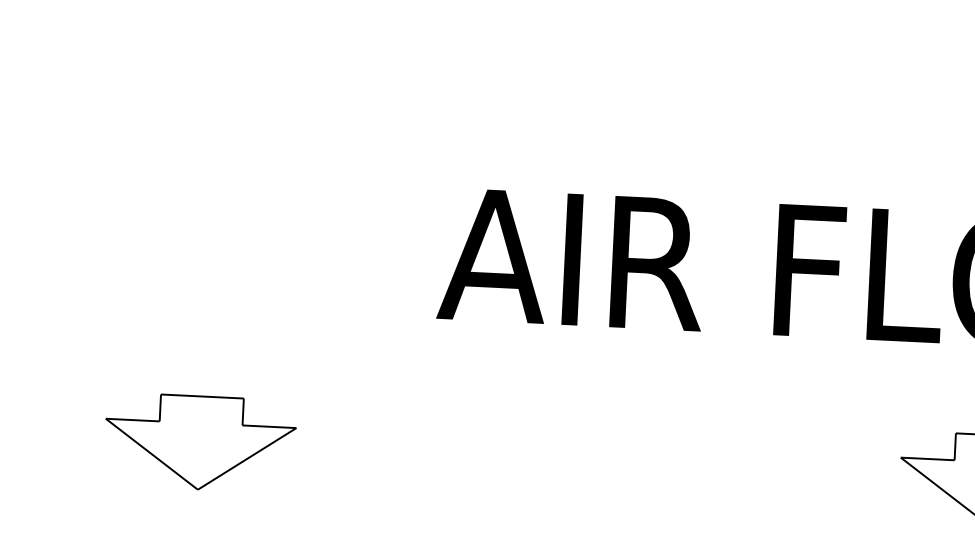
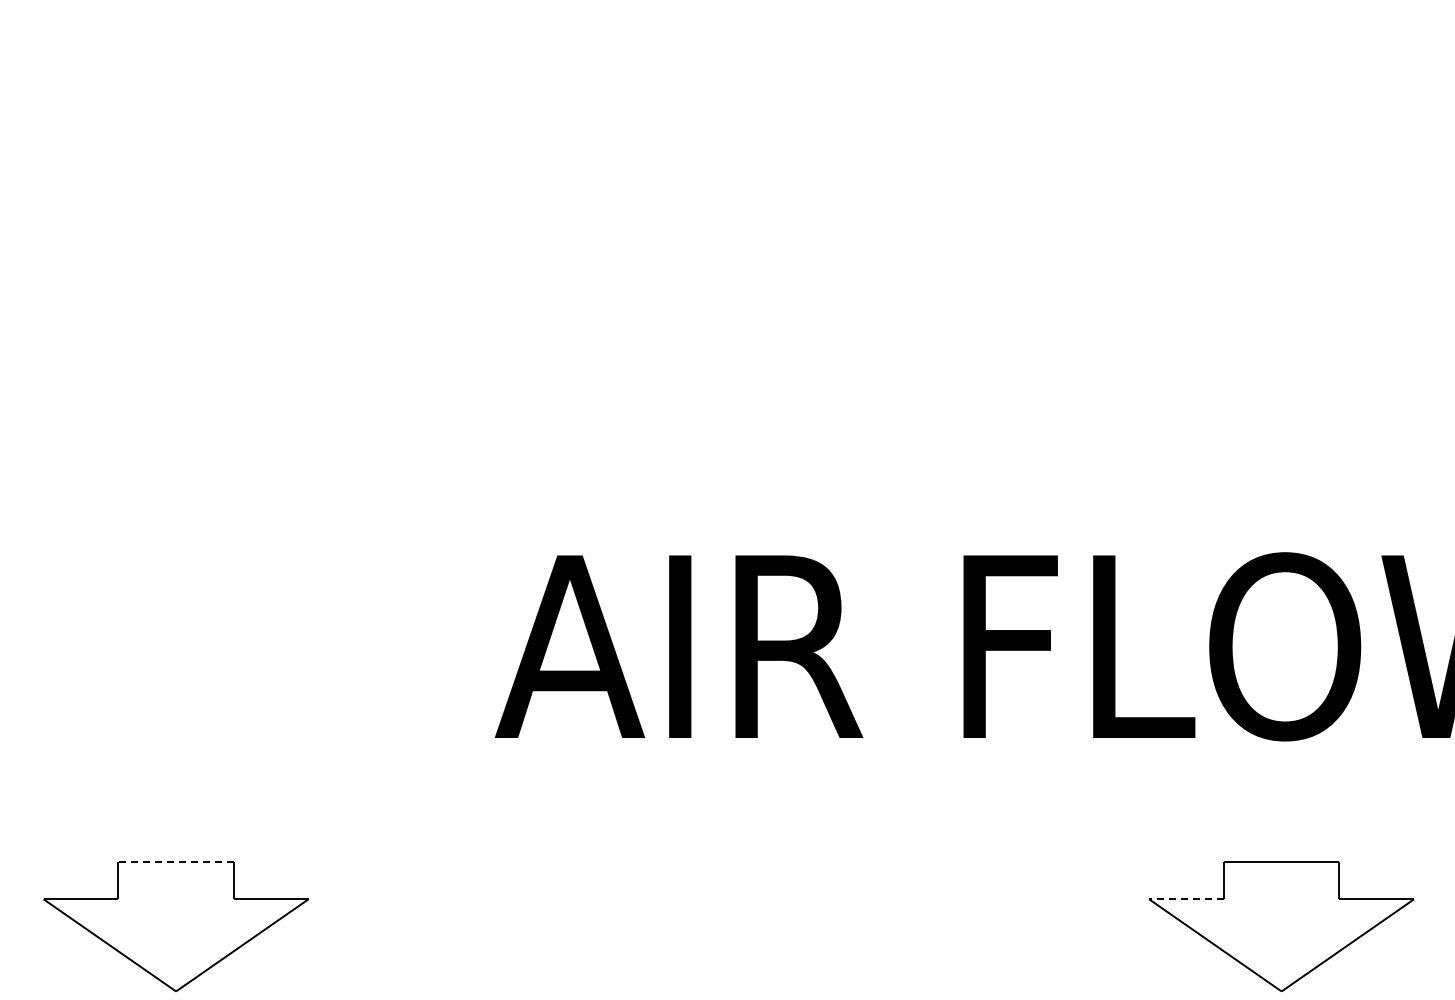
line: (202, 396) -> (176, 861), solid -> dashed
line: (927, 459) -> (1186, 899), solid -> dashed

